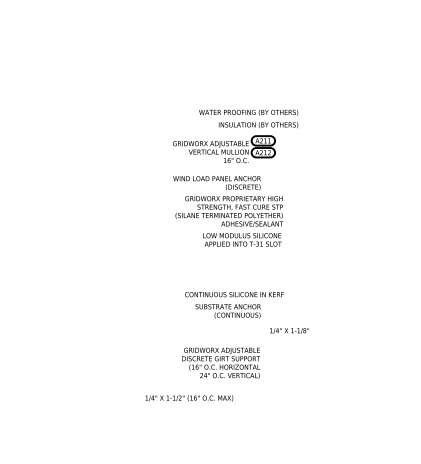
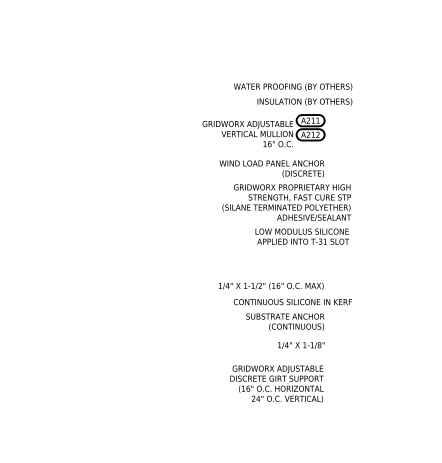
part: (235, 135) -> (277, 114), moved
text: (289, 330) -> (301, 344), moved
text: (189, 398) -> (271, 286), moved

